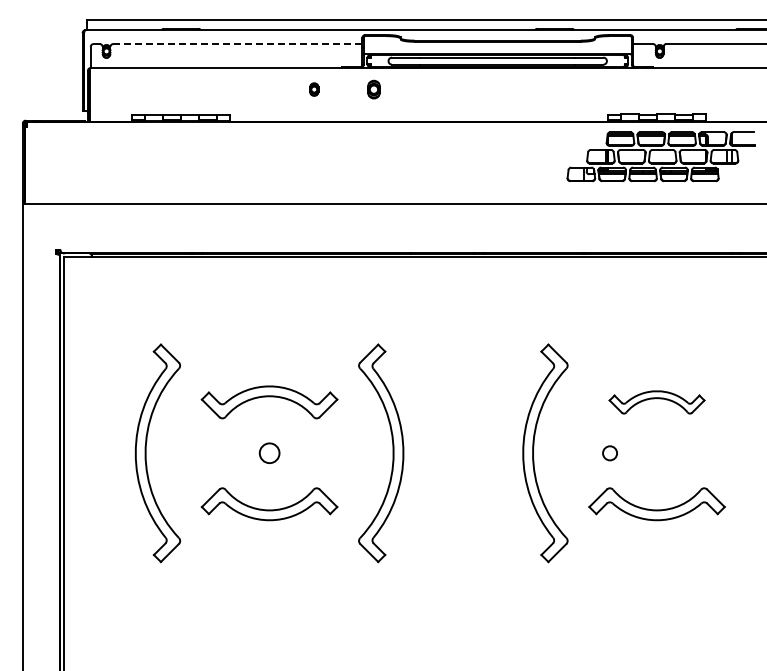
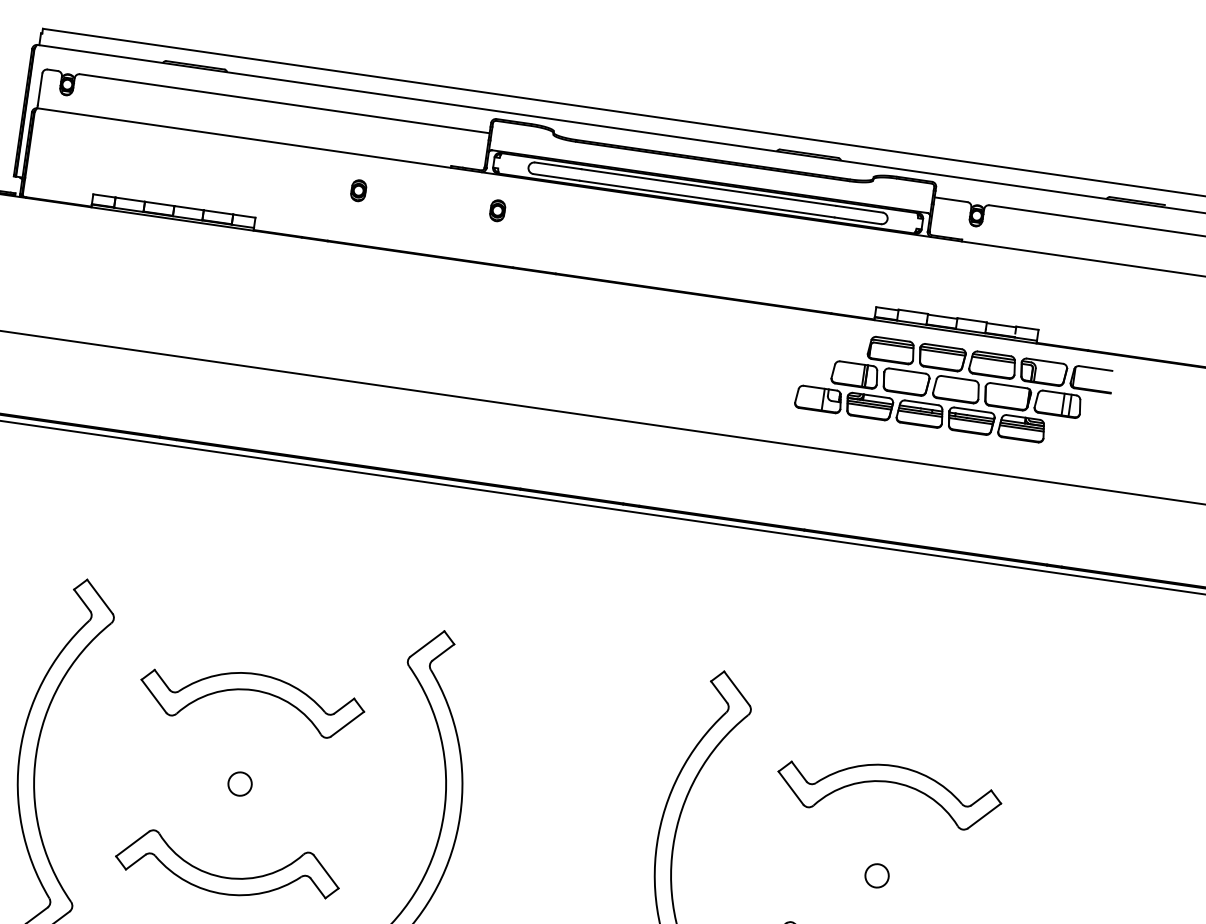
line: (237, 44) -> (284, 104), dashed -> solid
part: (314, 89) -> (359, 190), moved
part: (373, 89) -> (497, 210), size x0.71
part: (656, 402) -> (888, 792), size x1.43
circle: (269, 453) -> (239, 784), size x0.71
circle: (609, 453) -> (876, 876), moved

